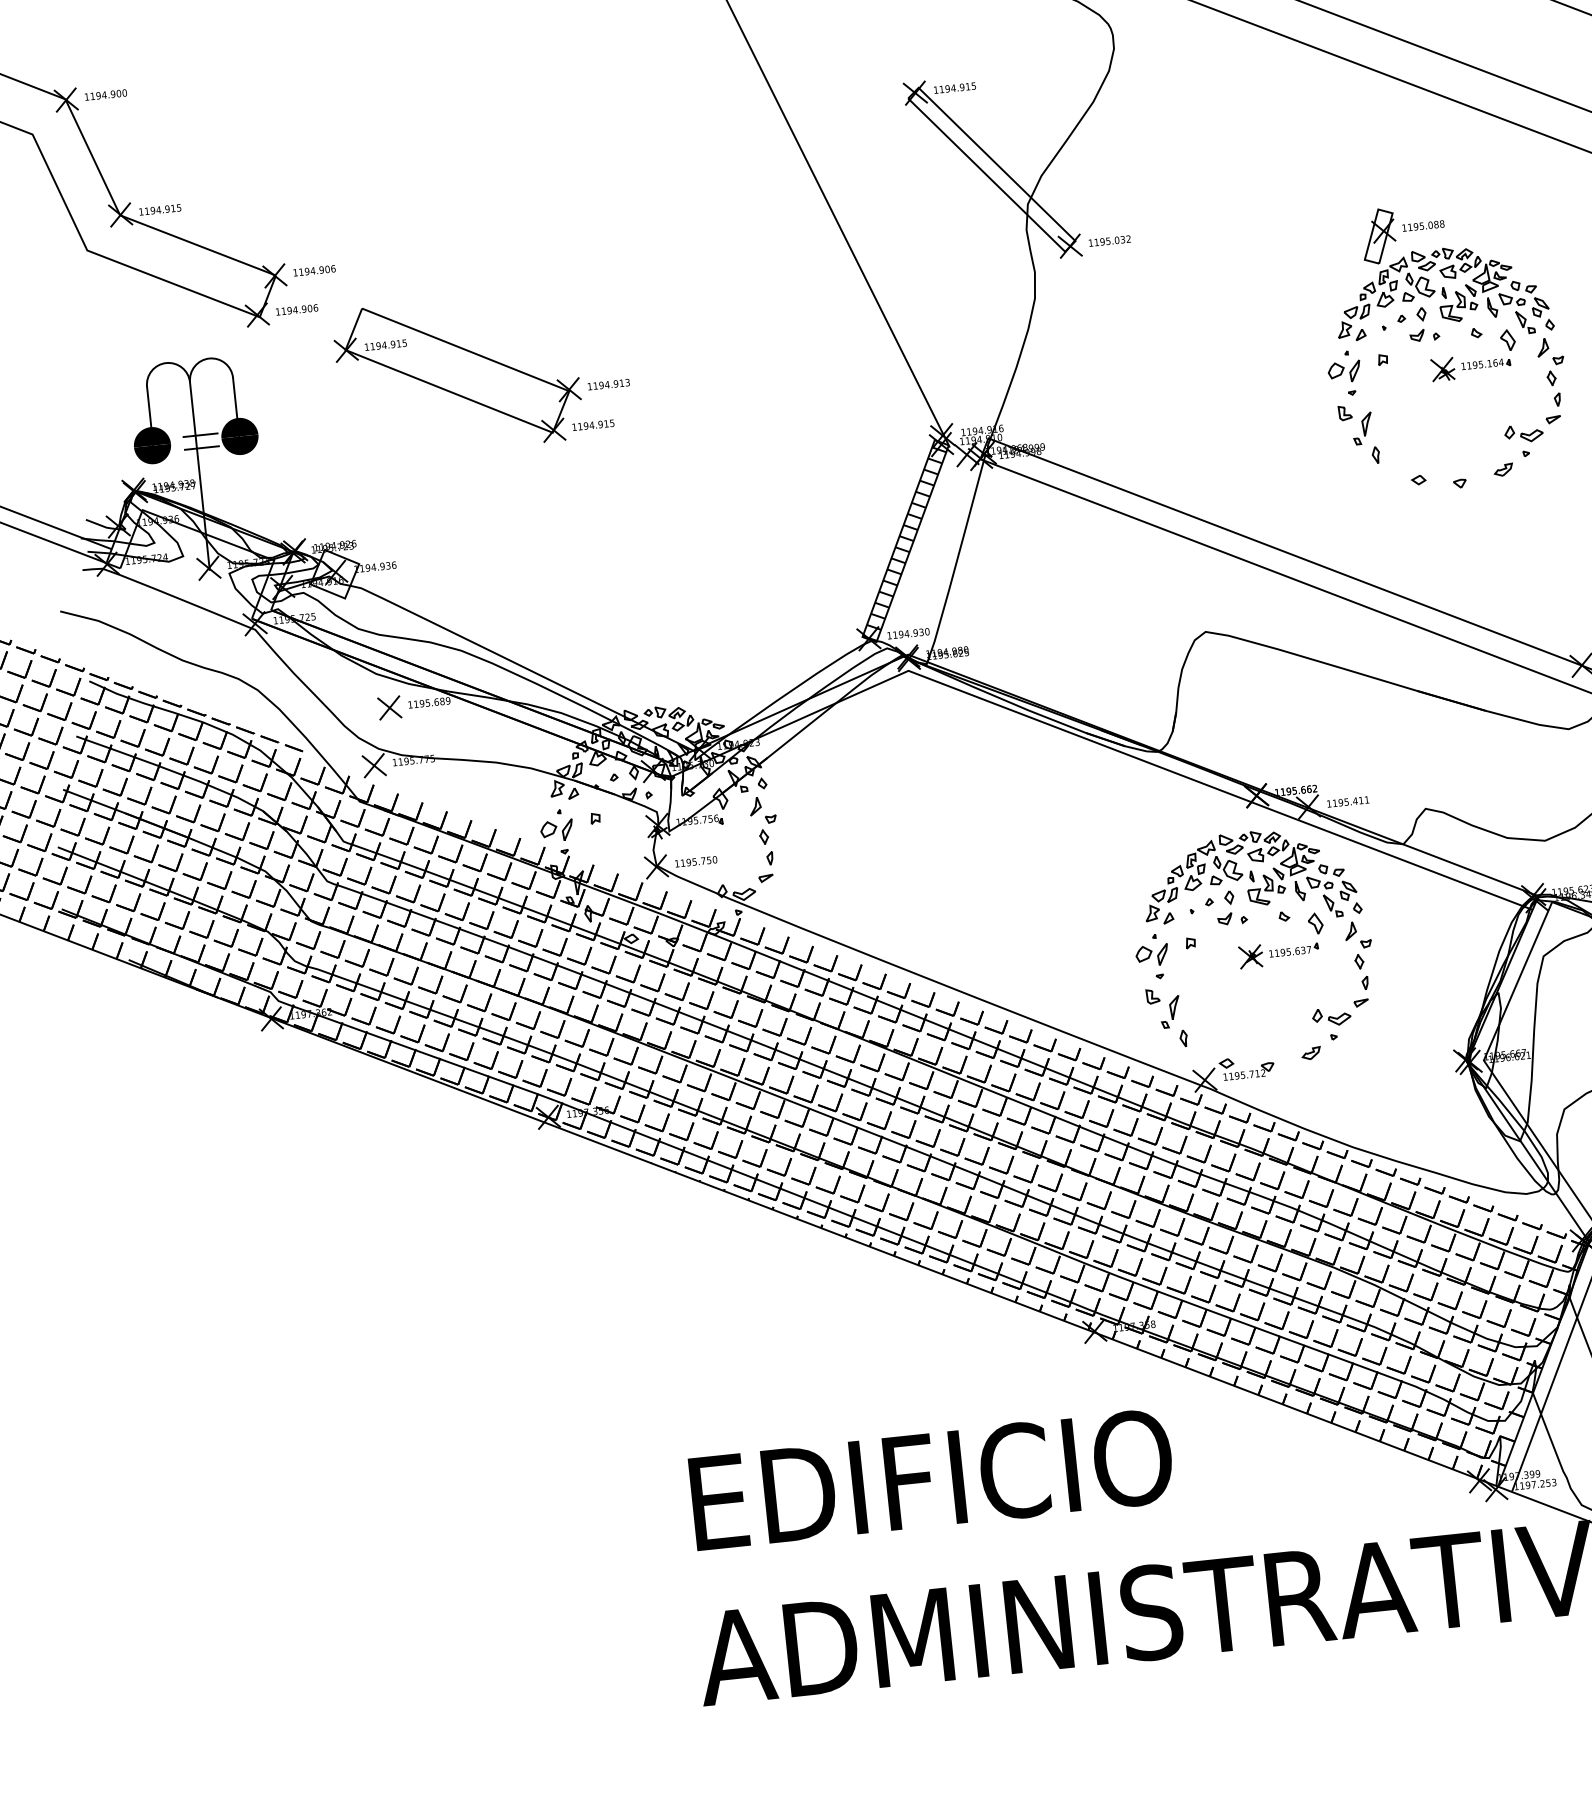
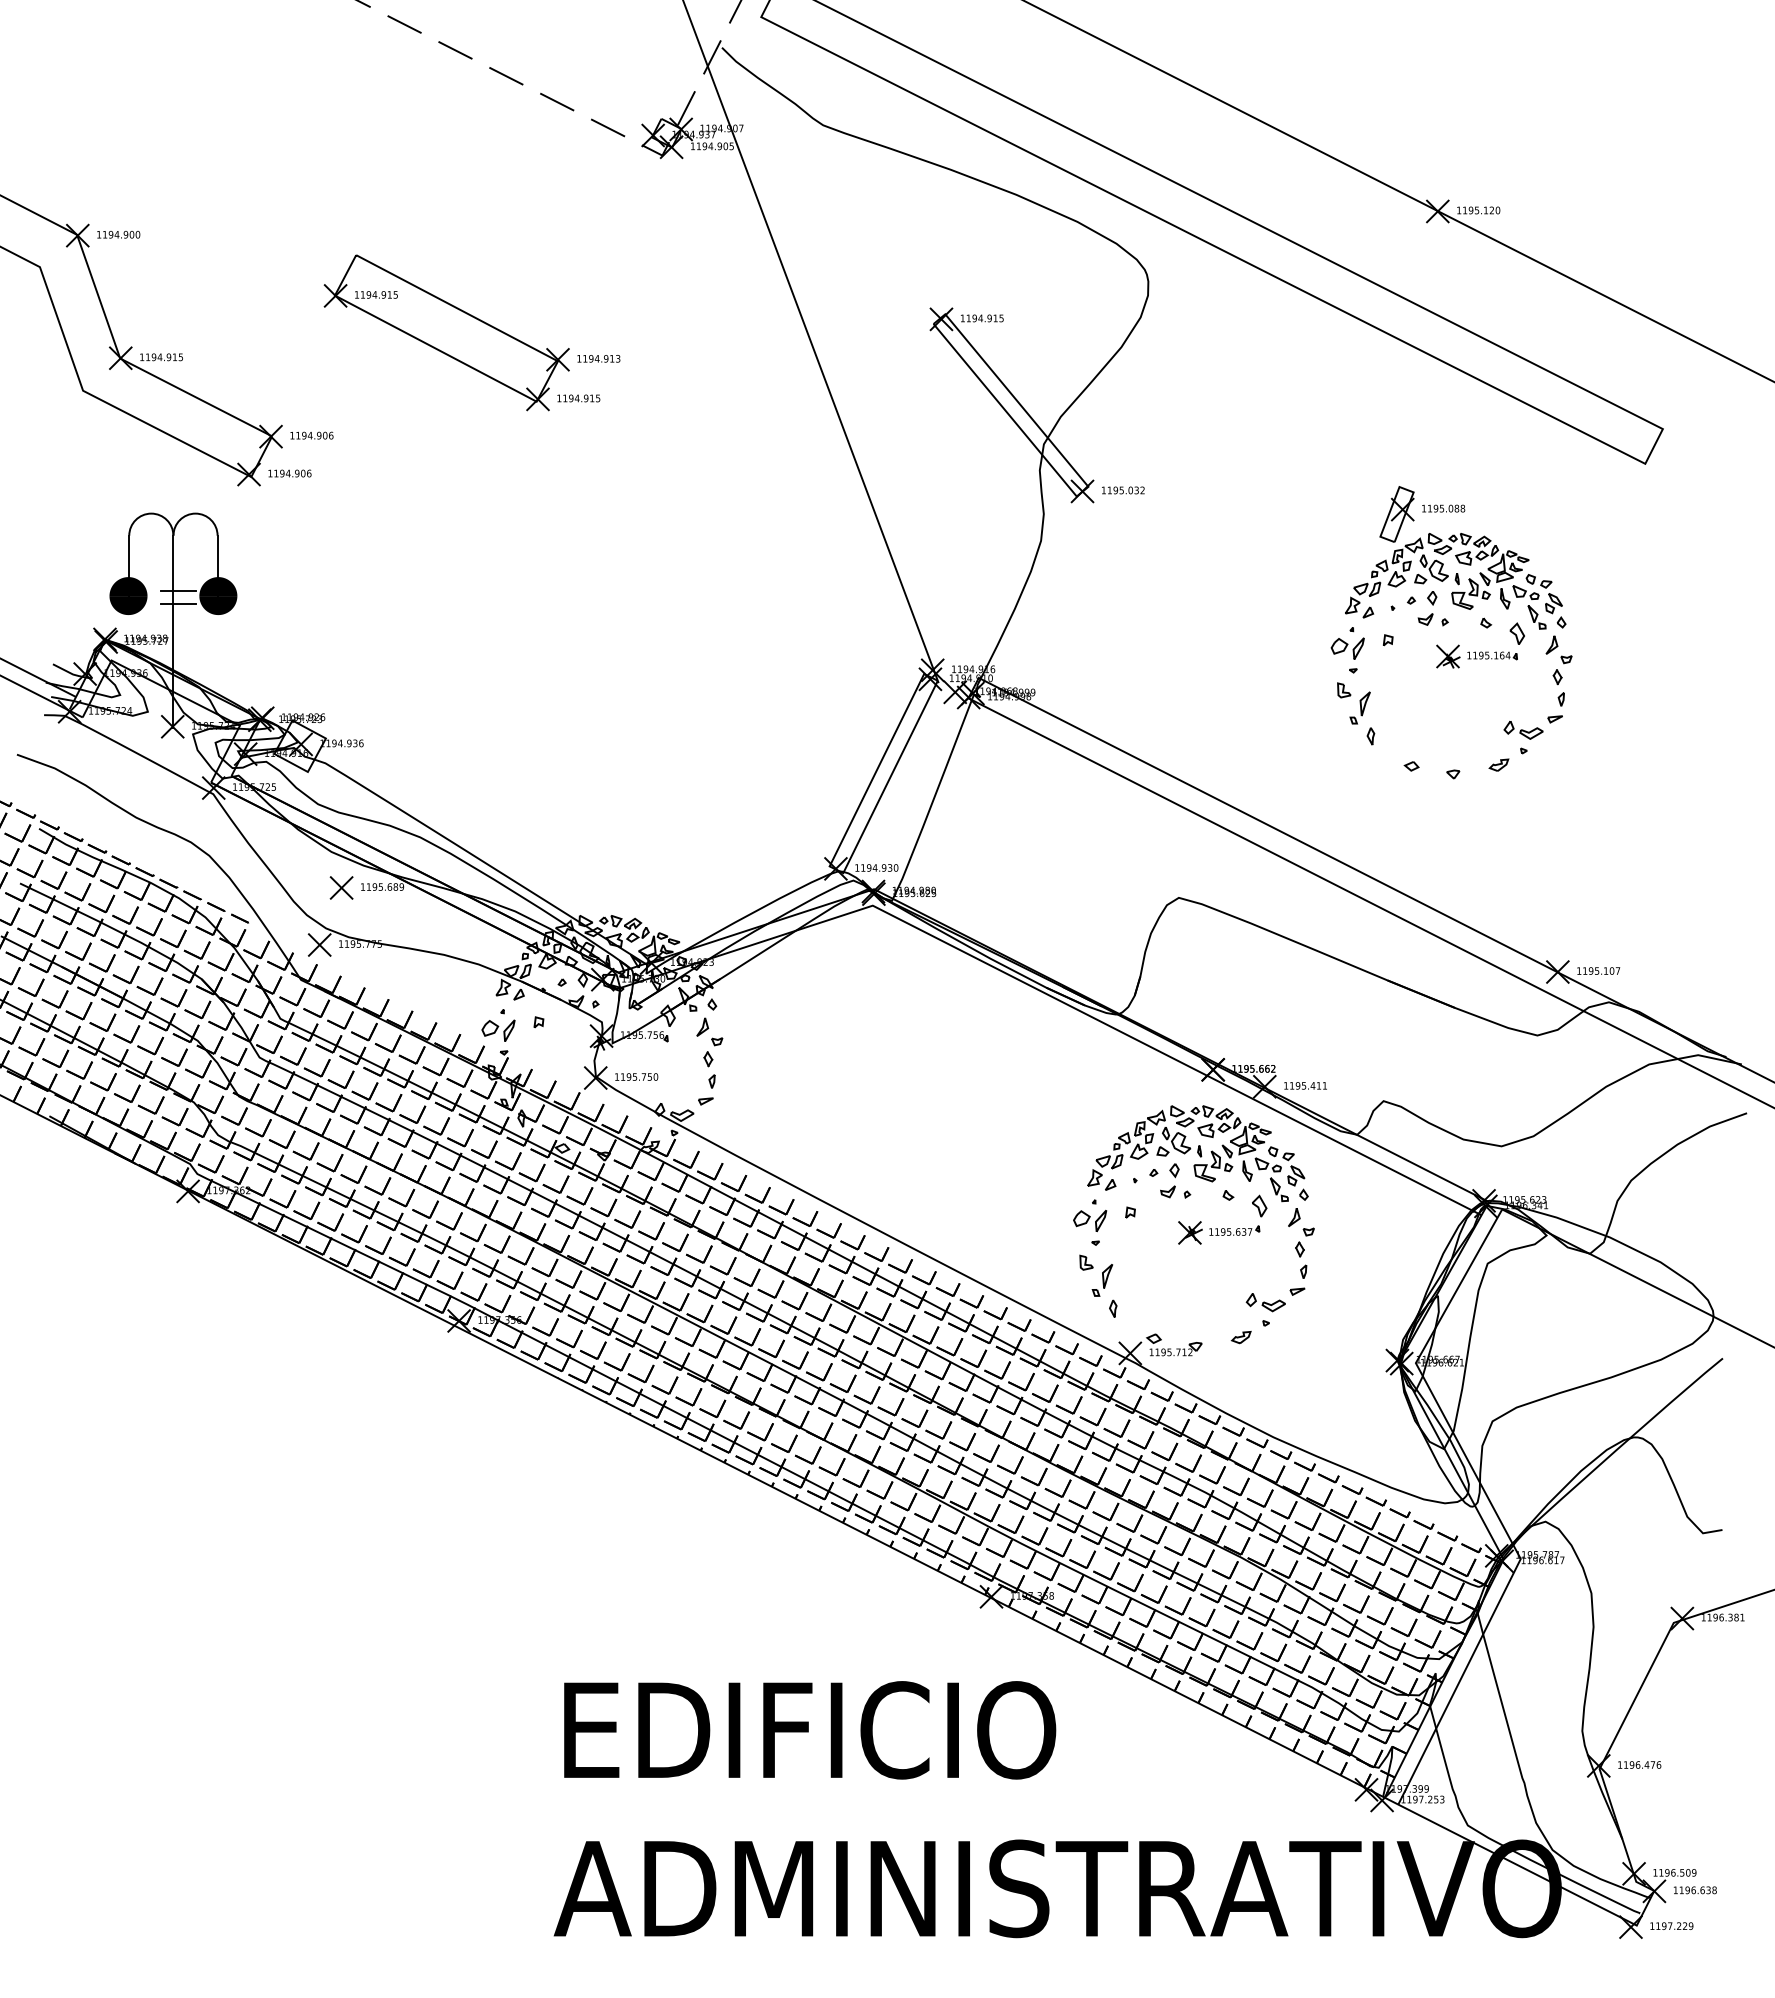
part: (482, 372) -> (471, 332), moved
hatch: (904, 544) -> (882, 776), removed

